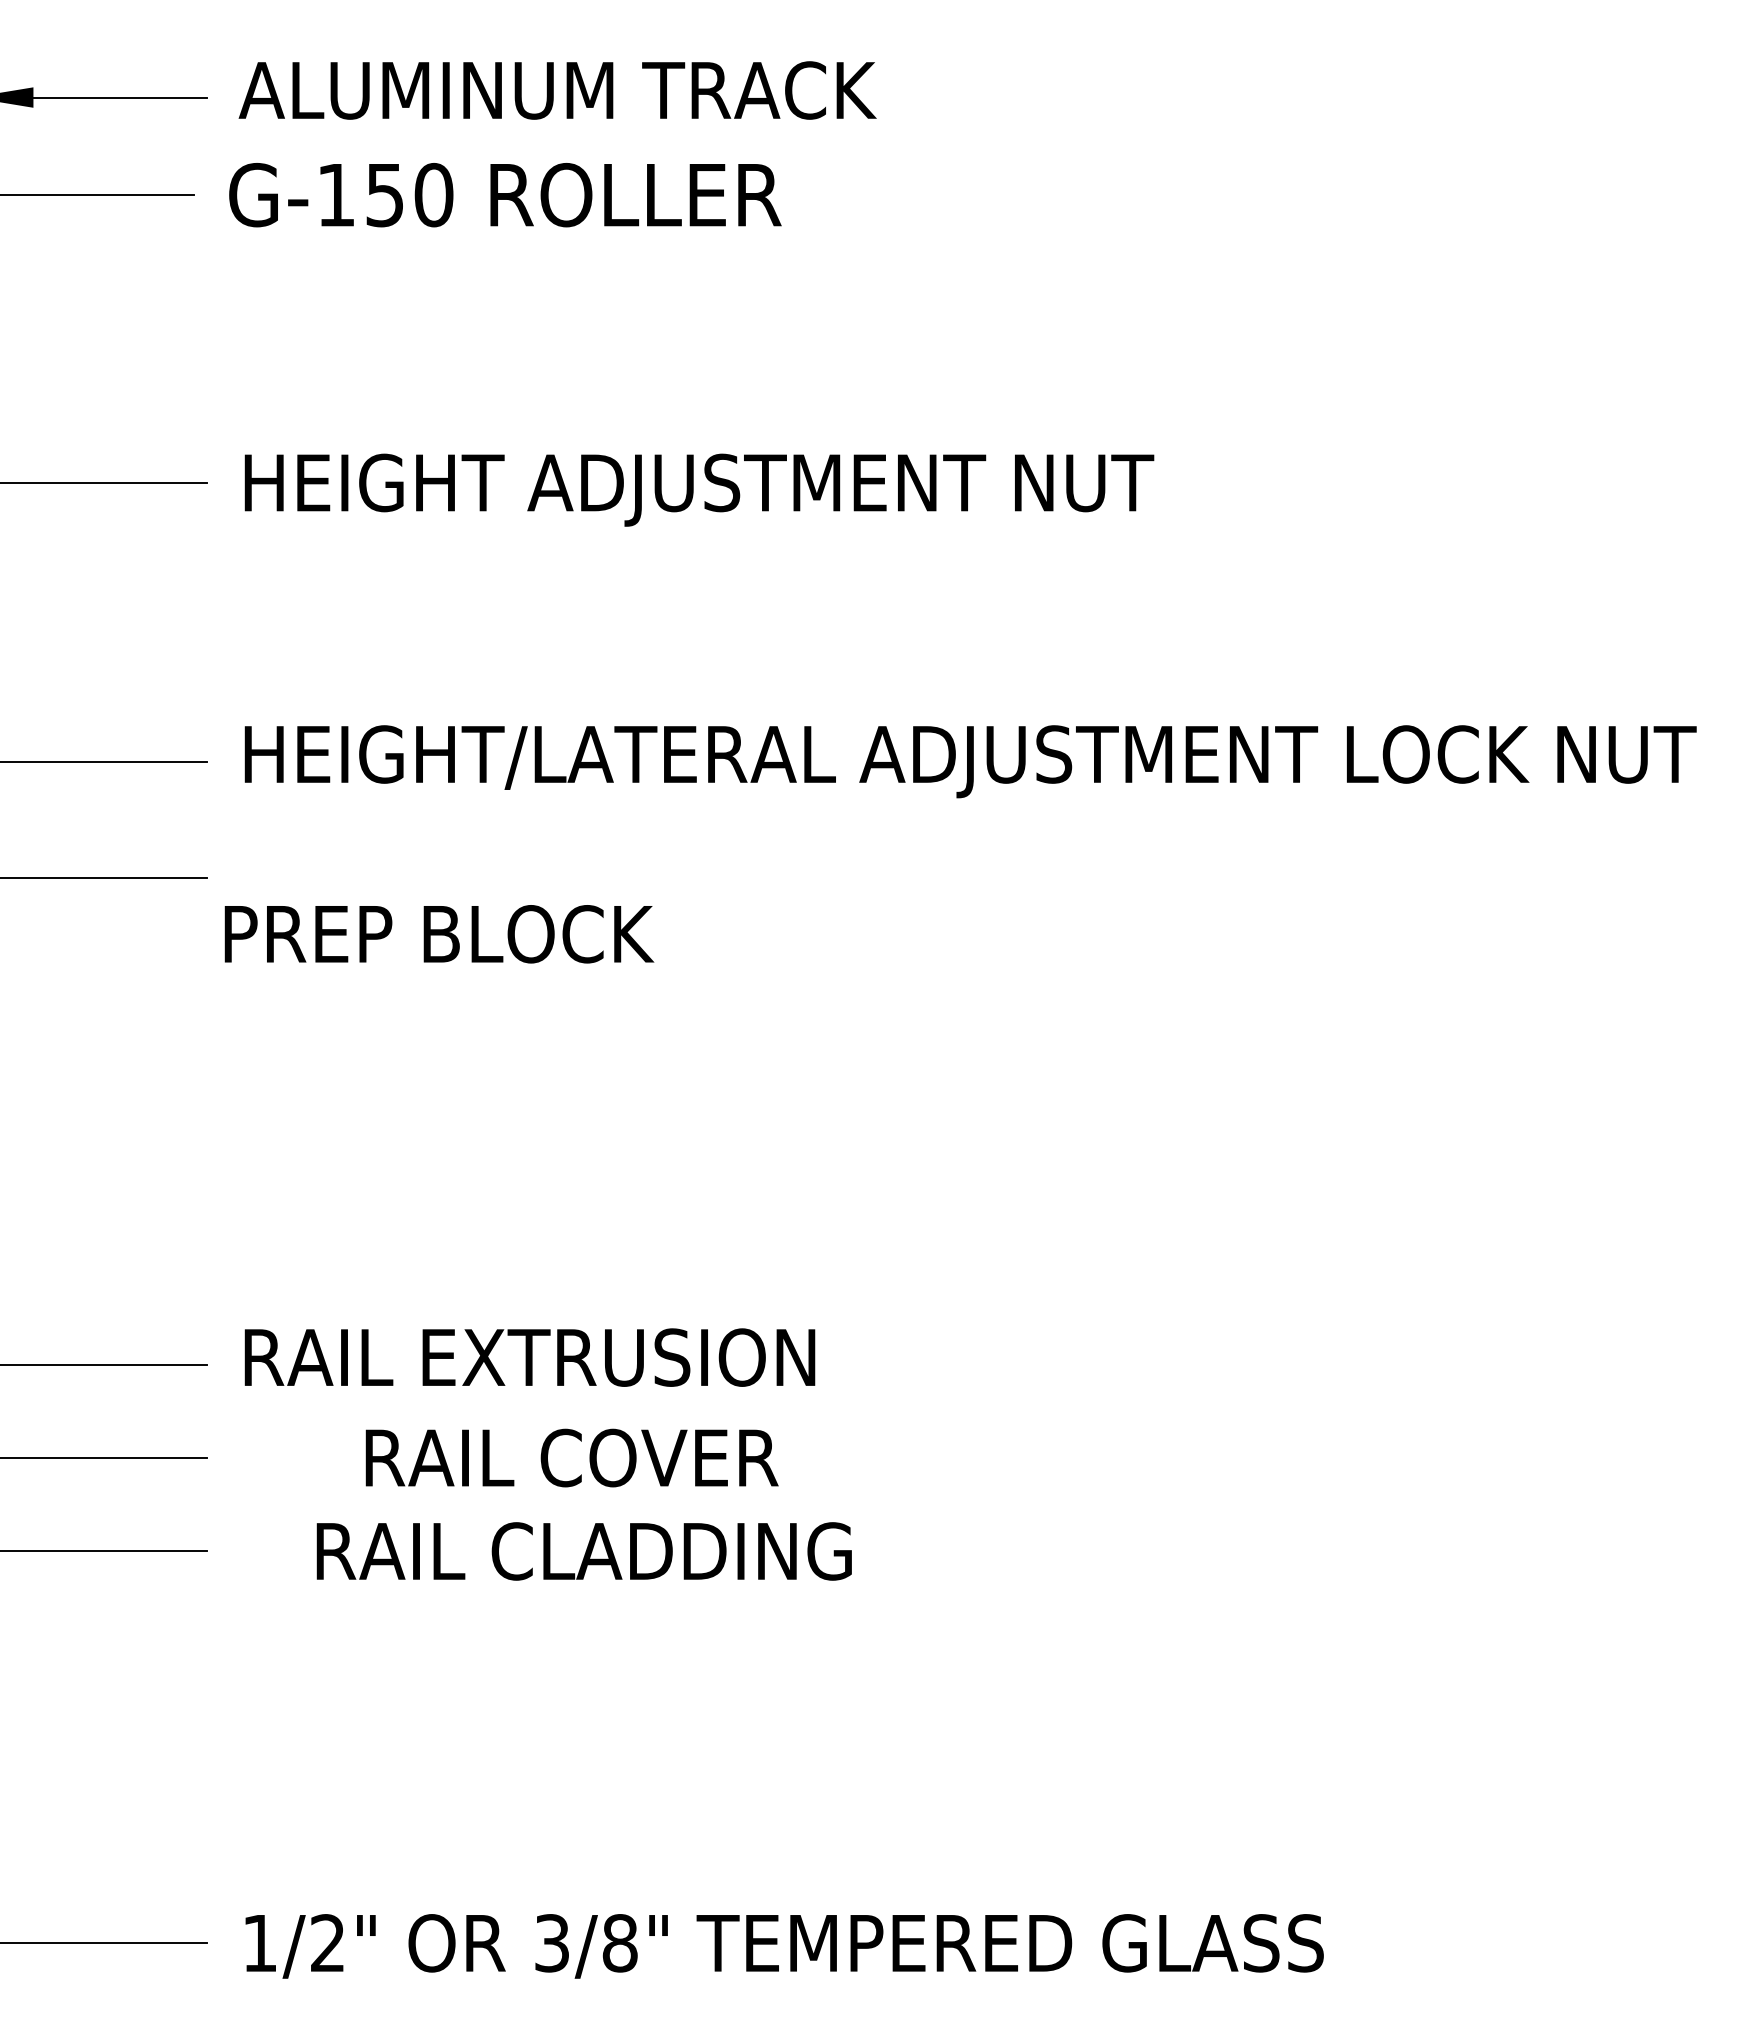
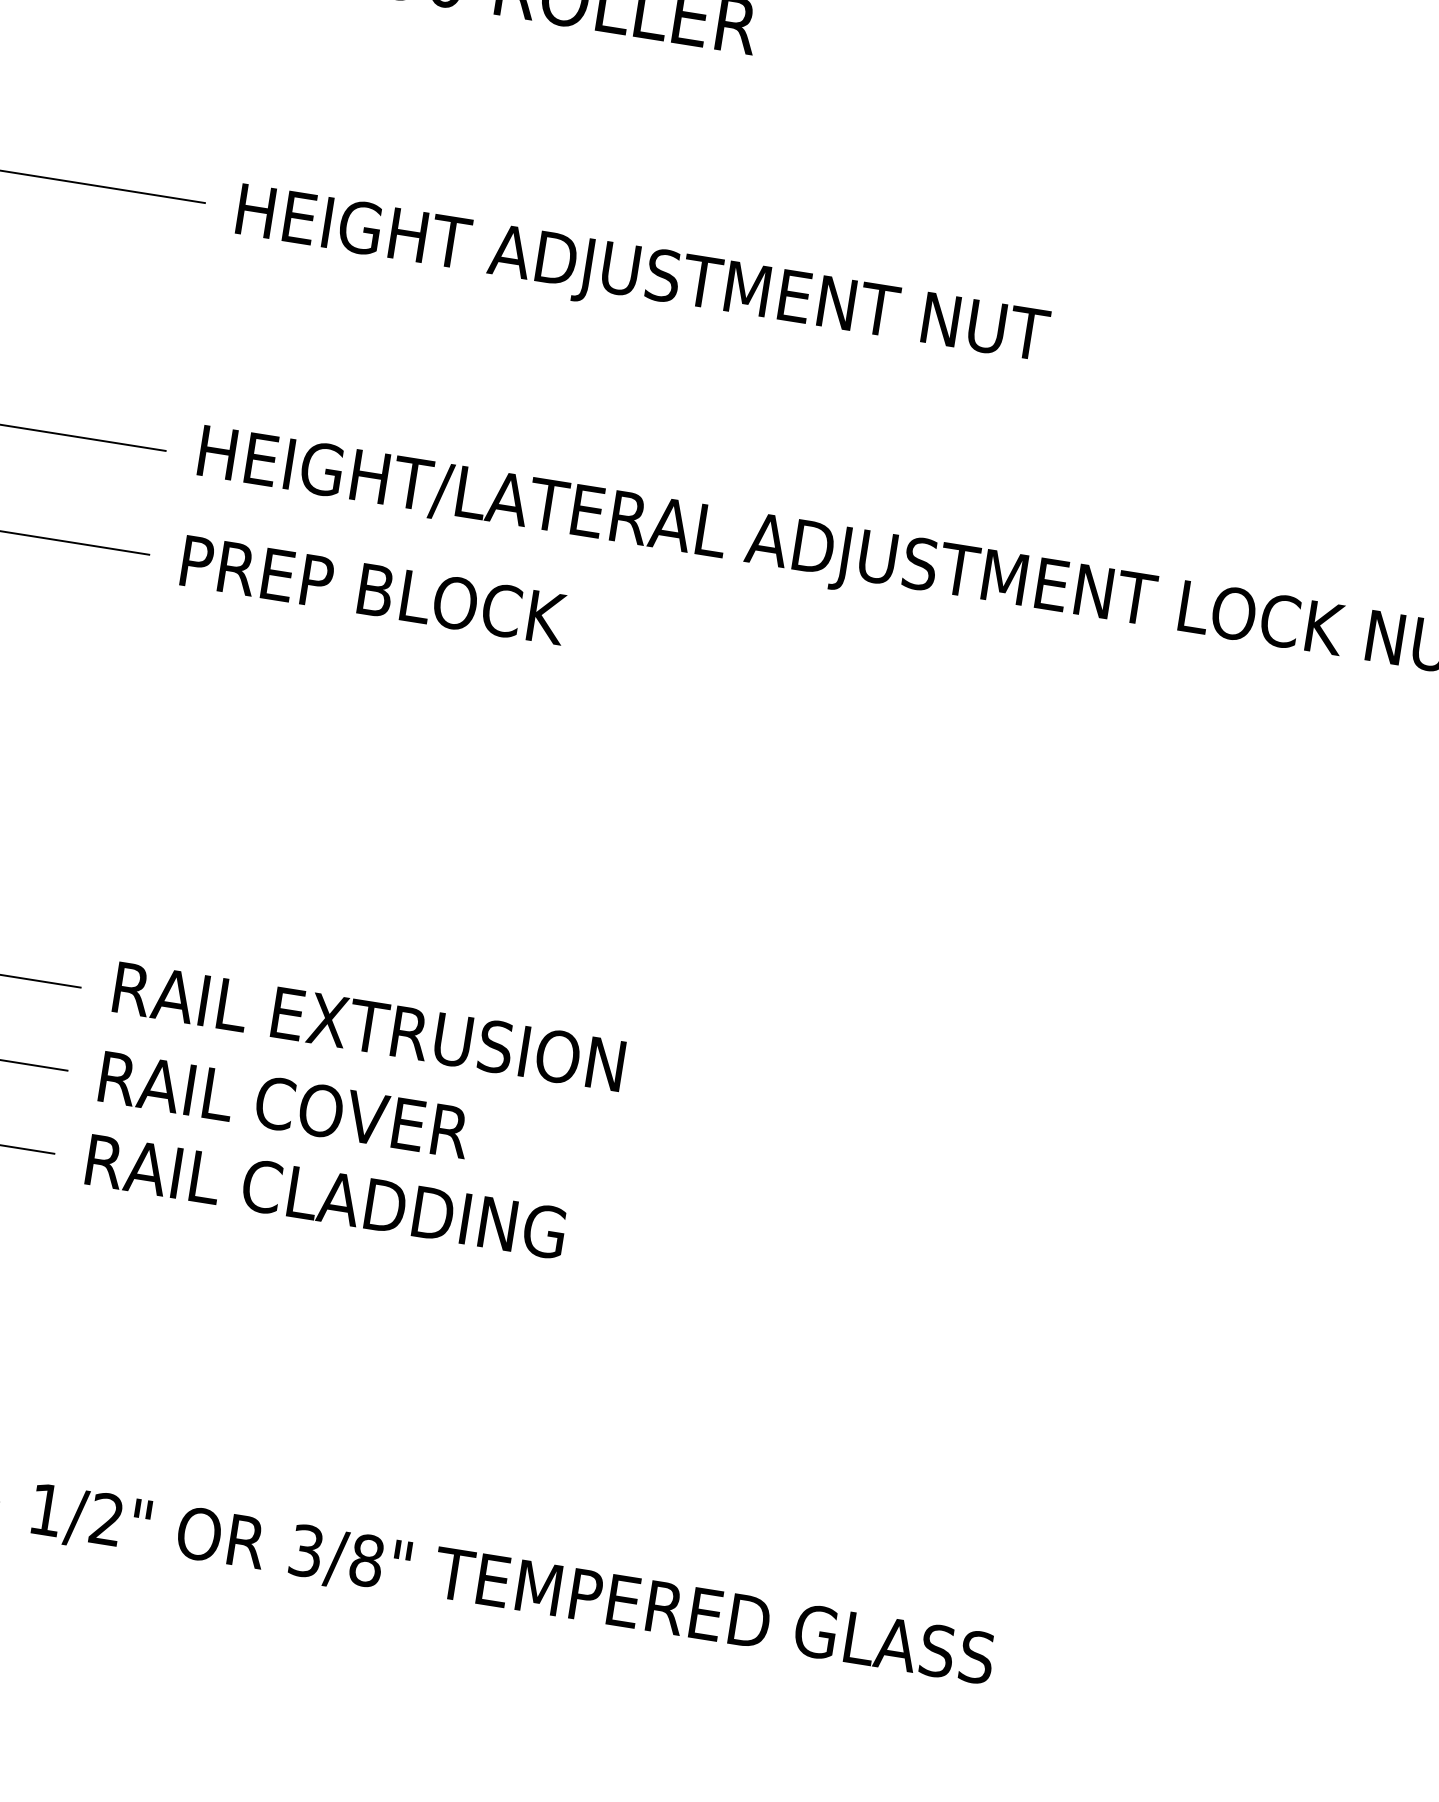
text: (439, 934) -> (373, 590), moved
text: (571, 1457) -> (284, 1104), moved
text: (583, 1551) -> (325, 1196), moved

